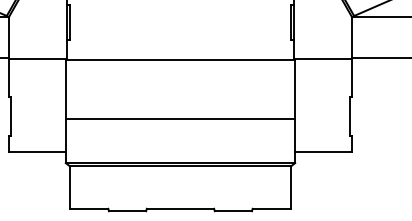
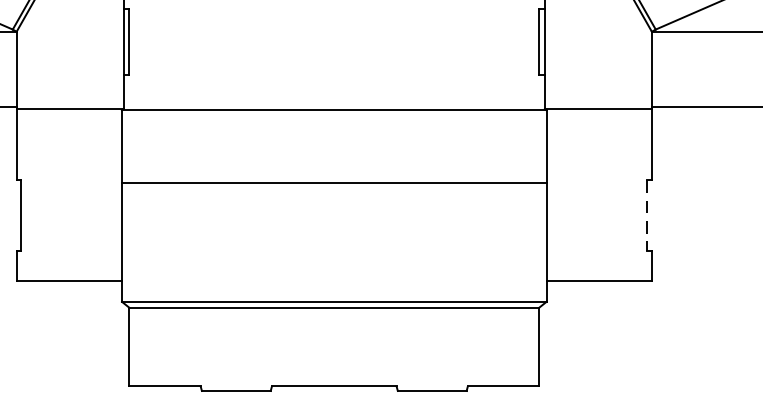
line: (349, 117) -> (647, 217), solid -> dashed
line: (180, 119) -> (334, 184), moved

